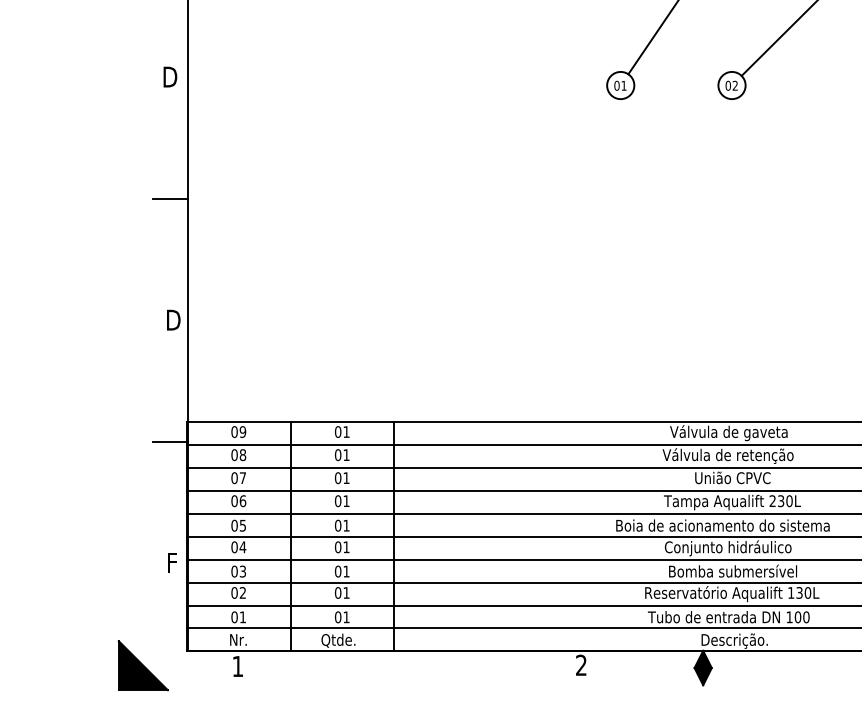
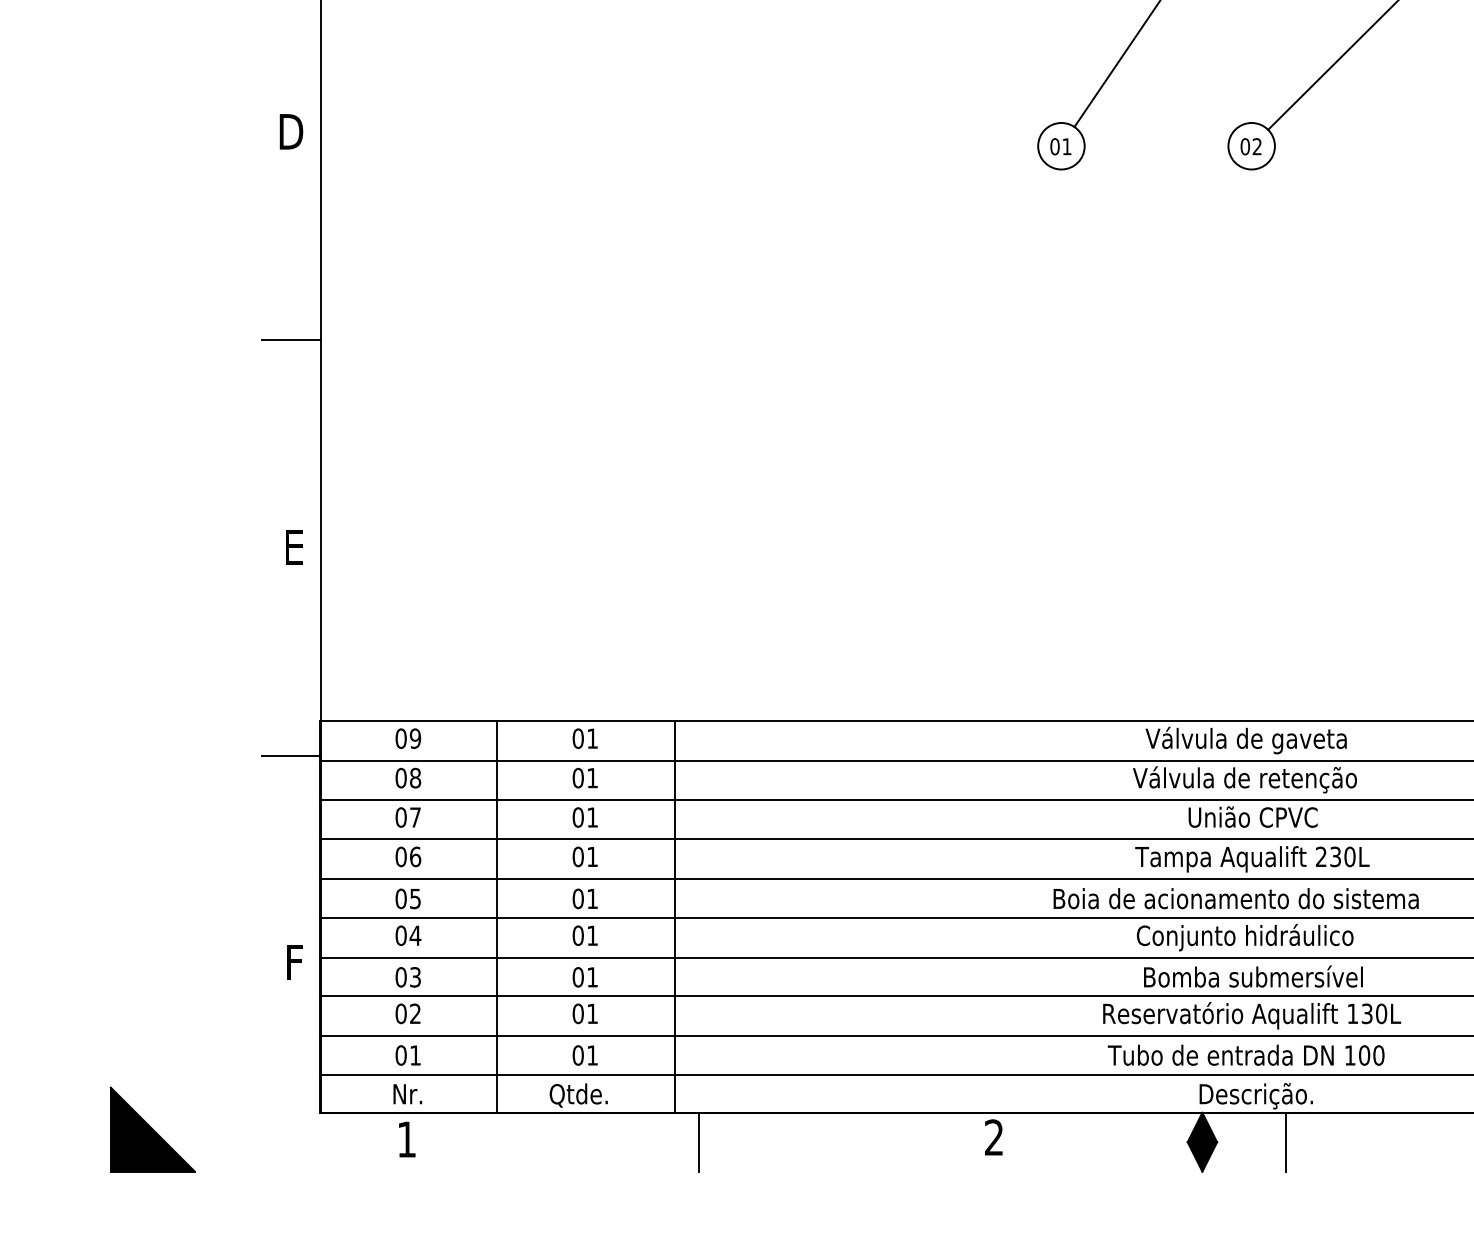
text: (173, 319) -> (296, 546), D -> E
part: (142, 665) -> (151, 1129), moved
line: (408, 667) -> (698, 1141), added
line: (752, 667) -> (1286, 1141), added

